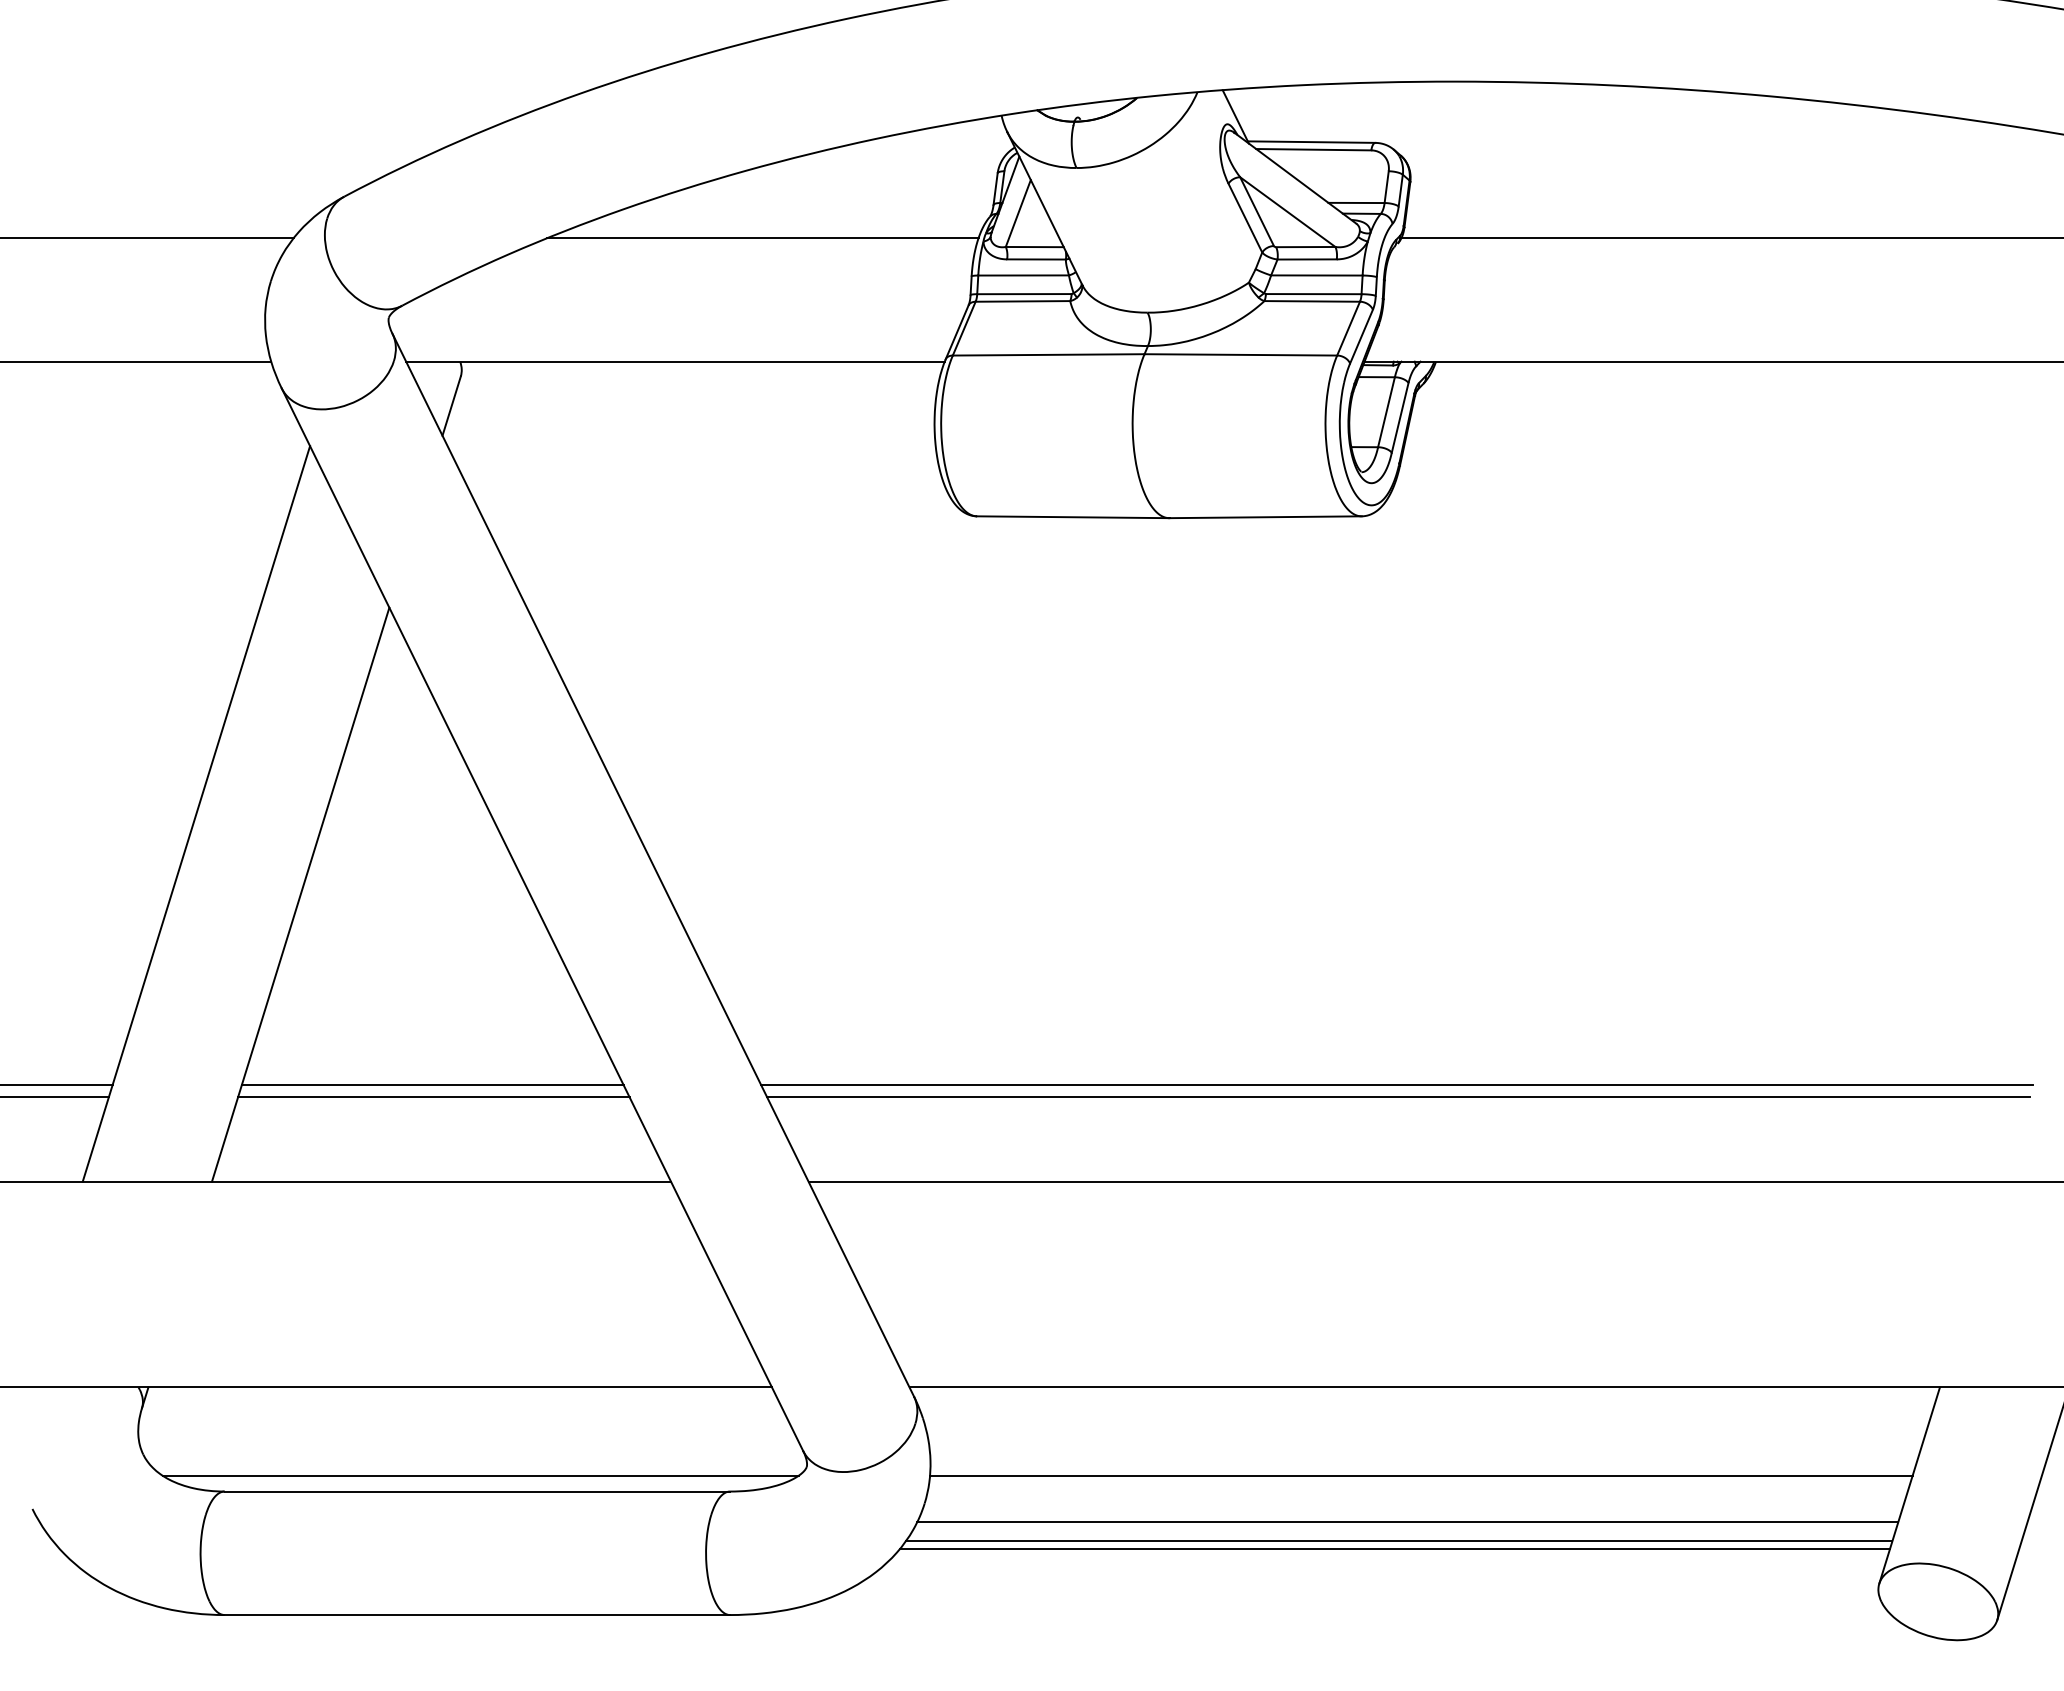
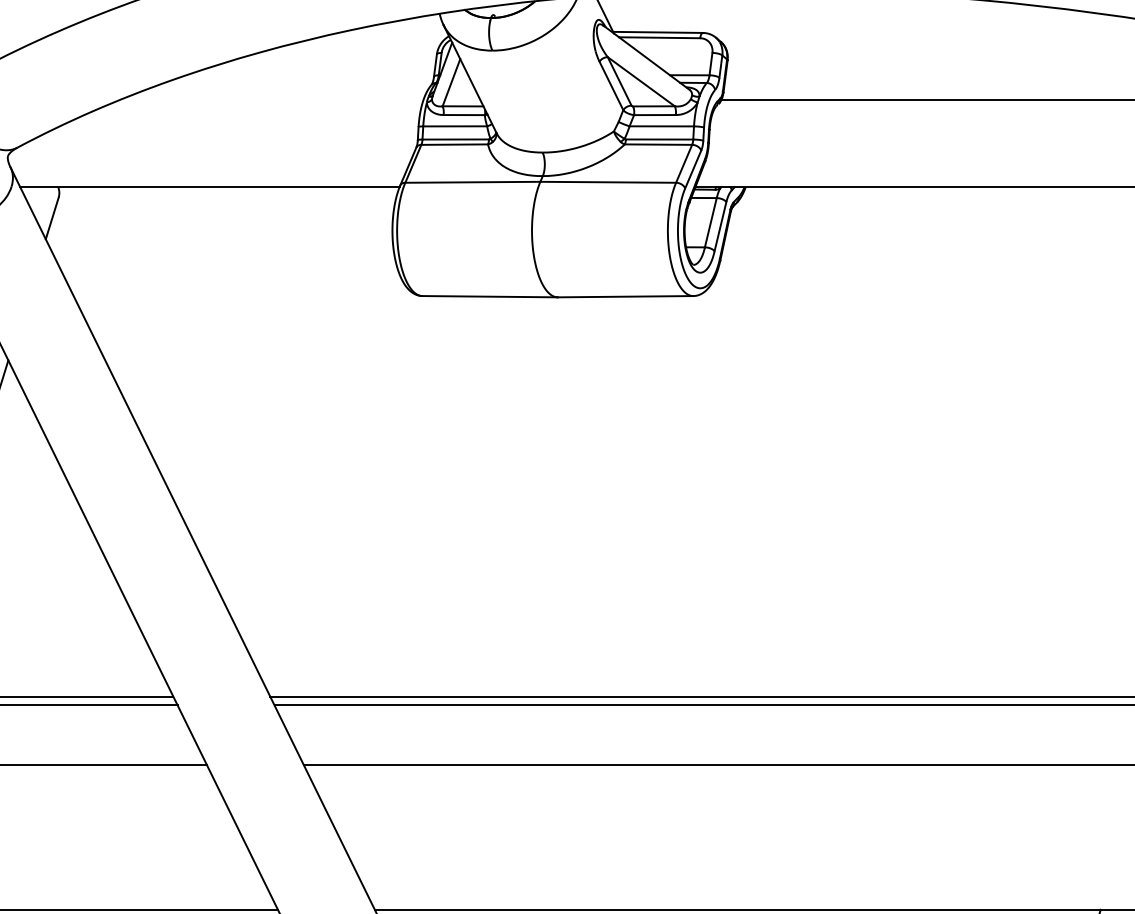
line: (762, 238) -> (271, 100), removed

